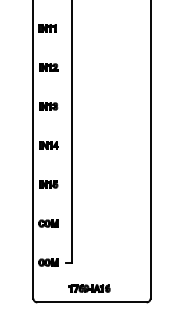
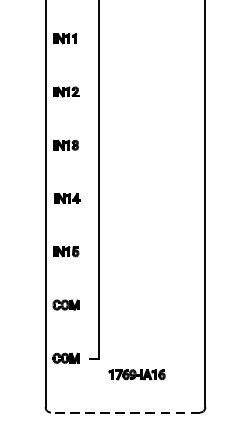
part: (89, 288) -> (137, 374), moved
line: (91, 302) -> (124, 412), solid -> dashed

